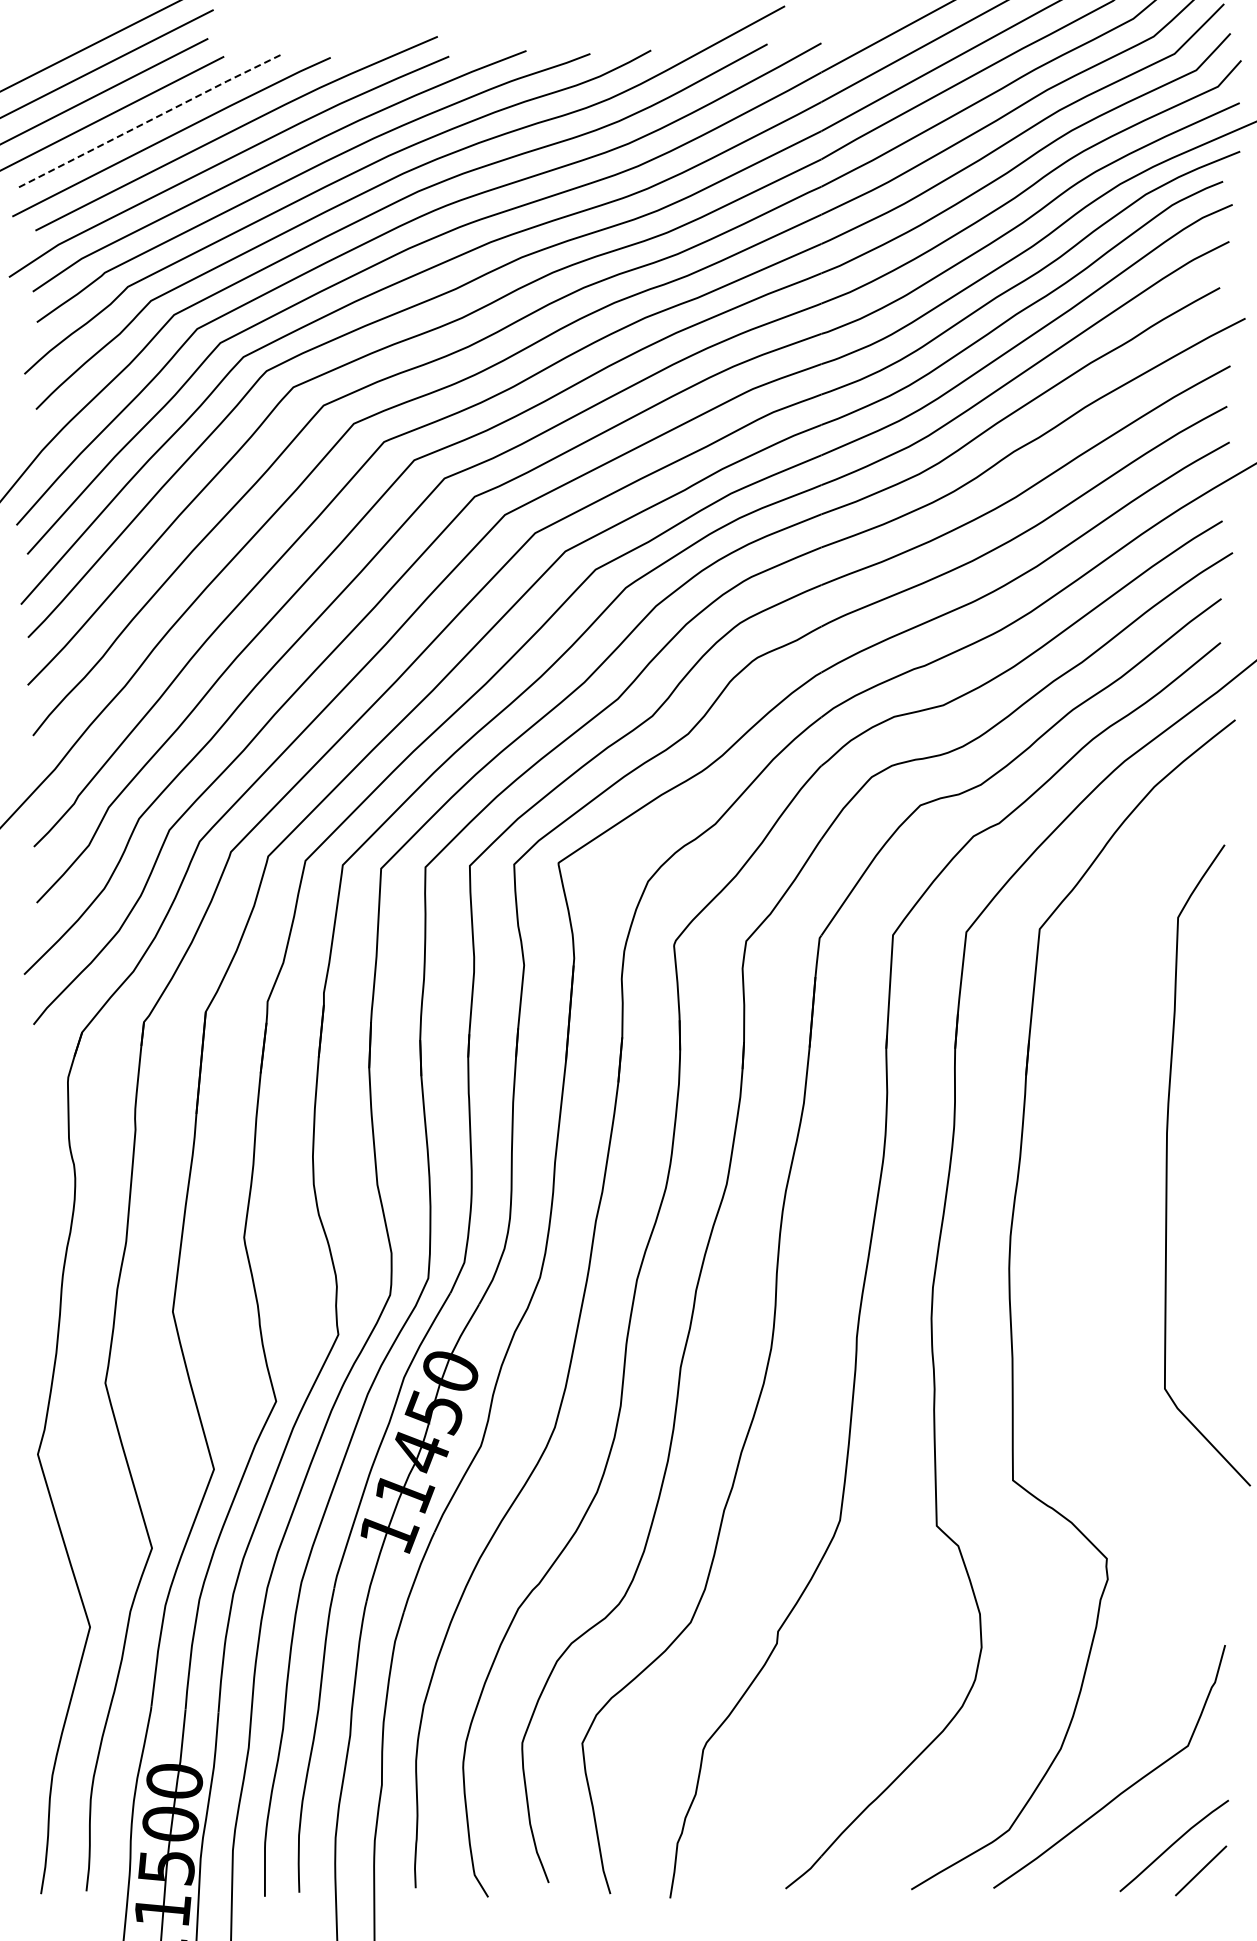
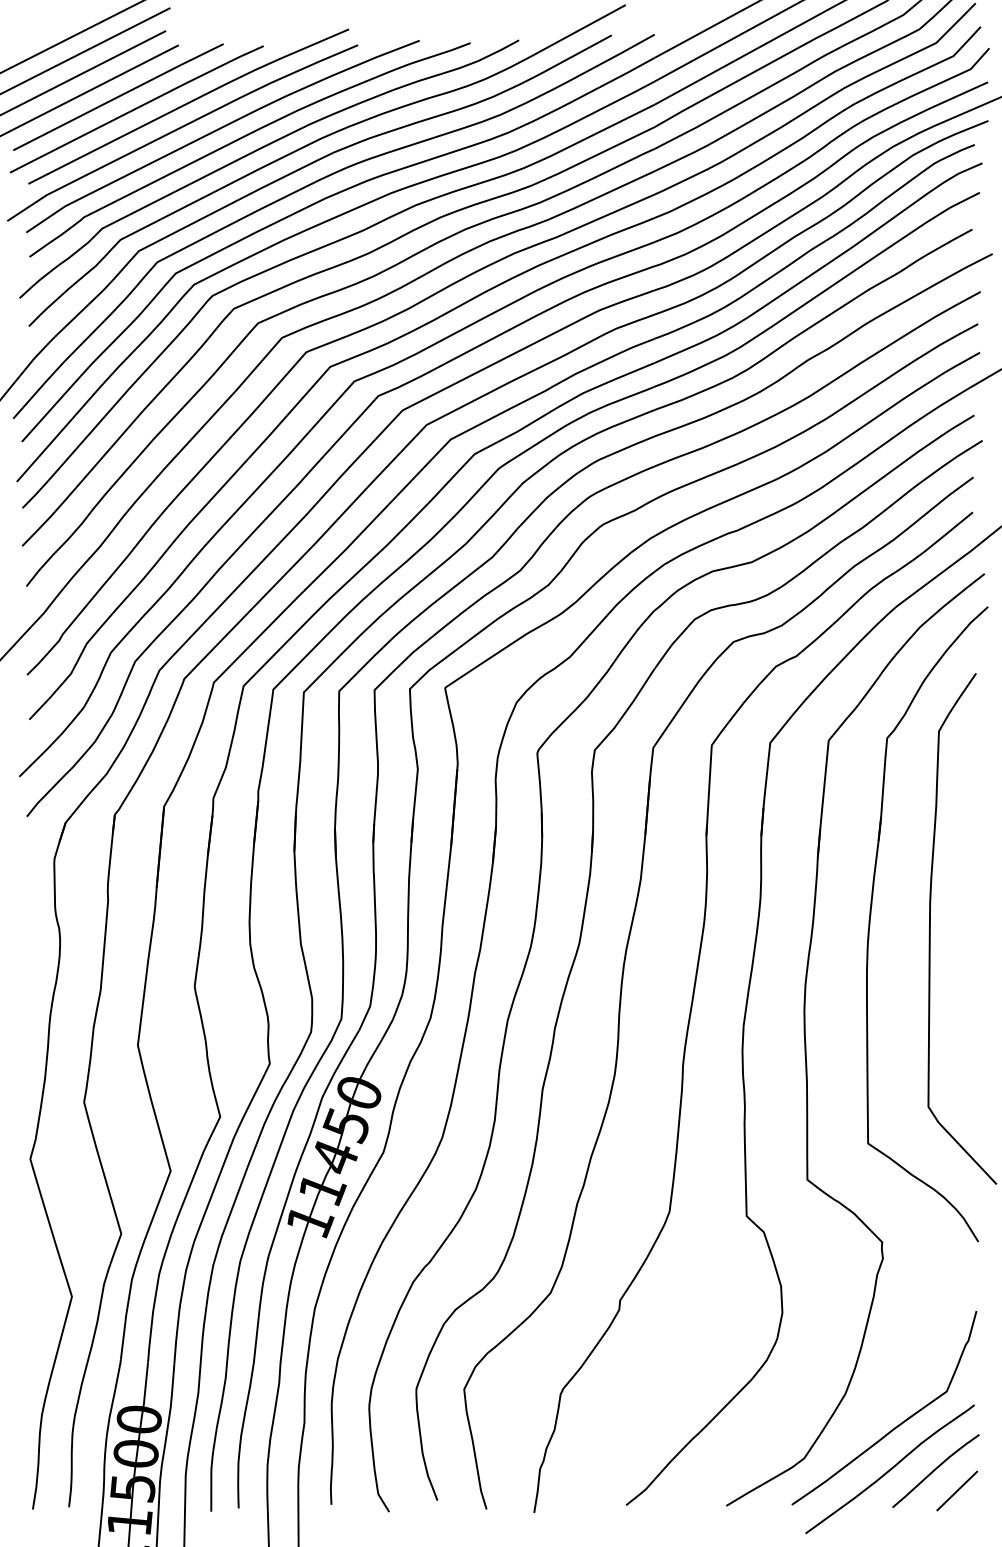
line: (148, 121) -> (118, 96), dashed -> solid
part: (1092, 1155) -> (870, 920), added
curve: (1116, 1843) -> (889, 1469), added

